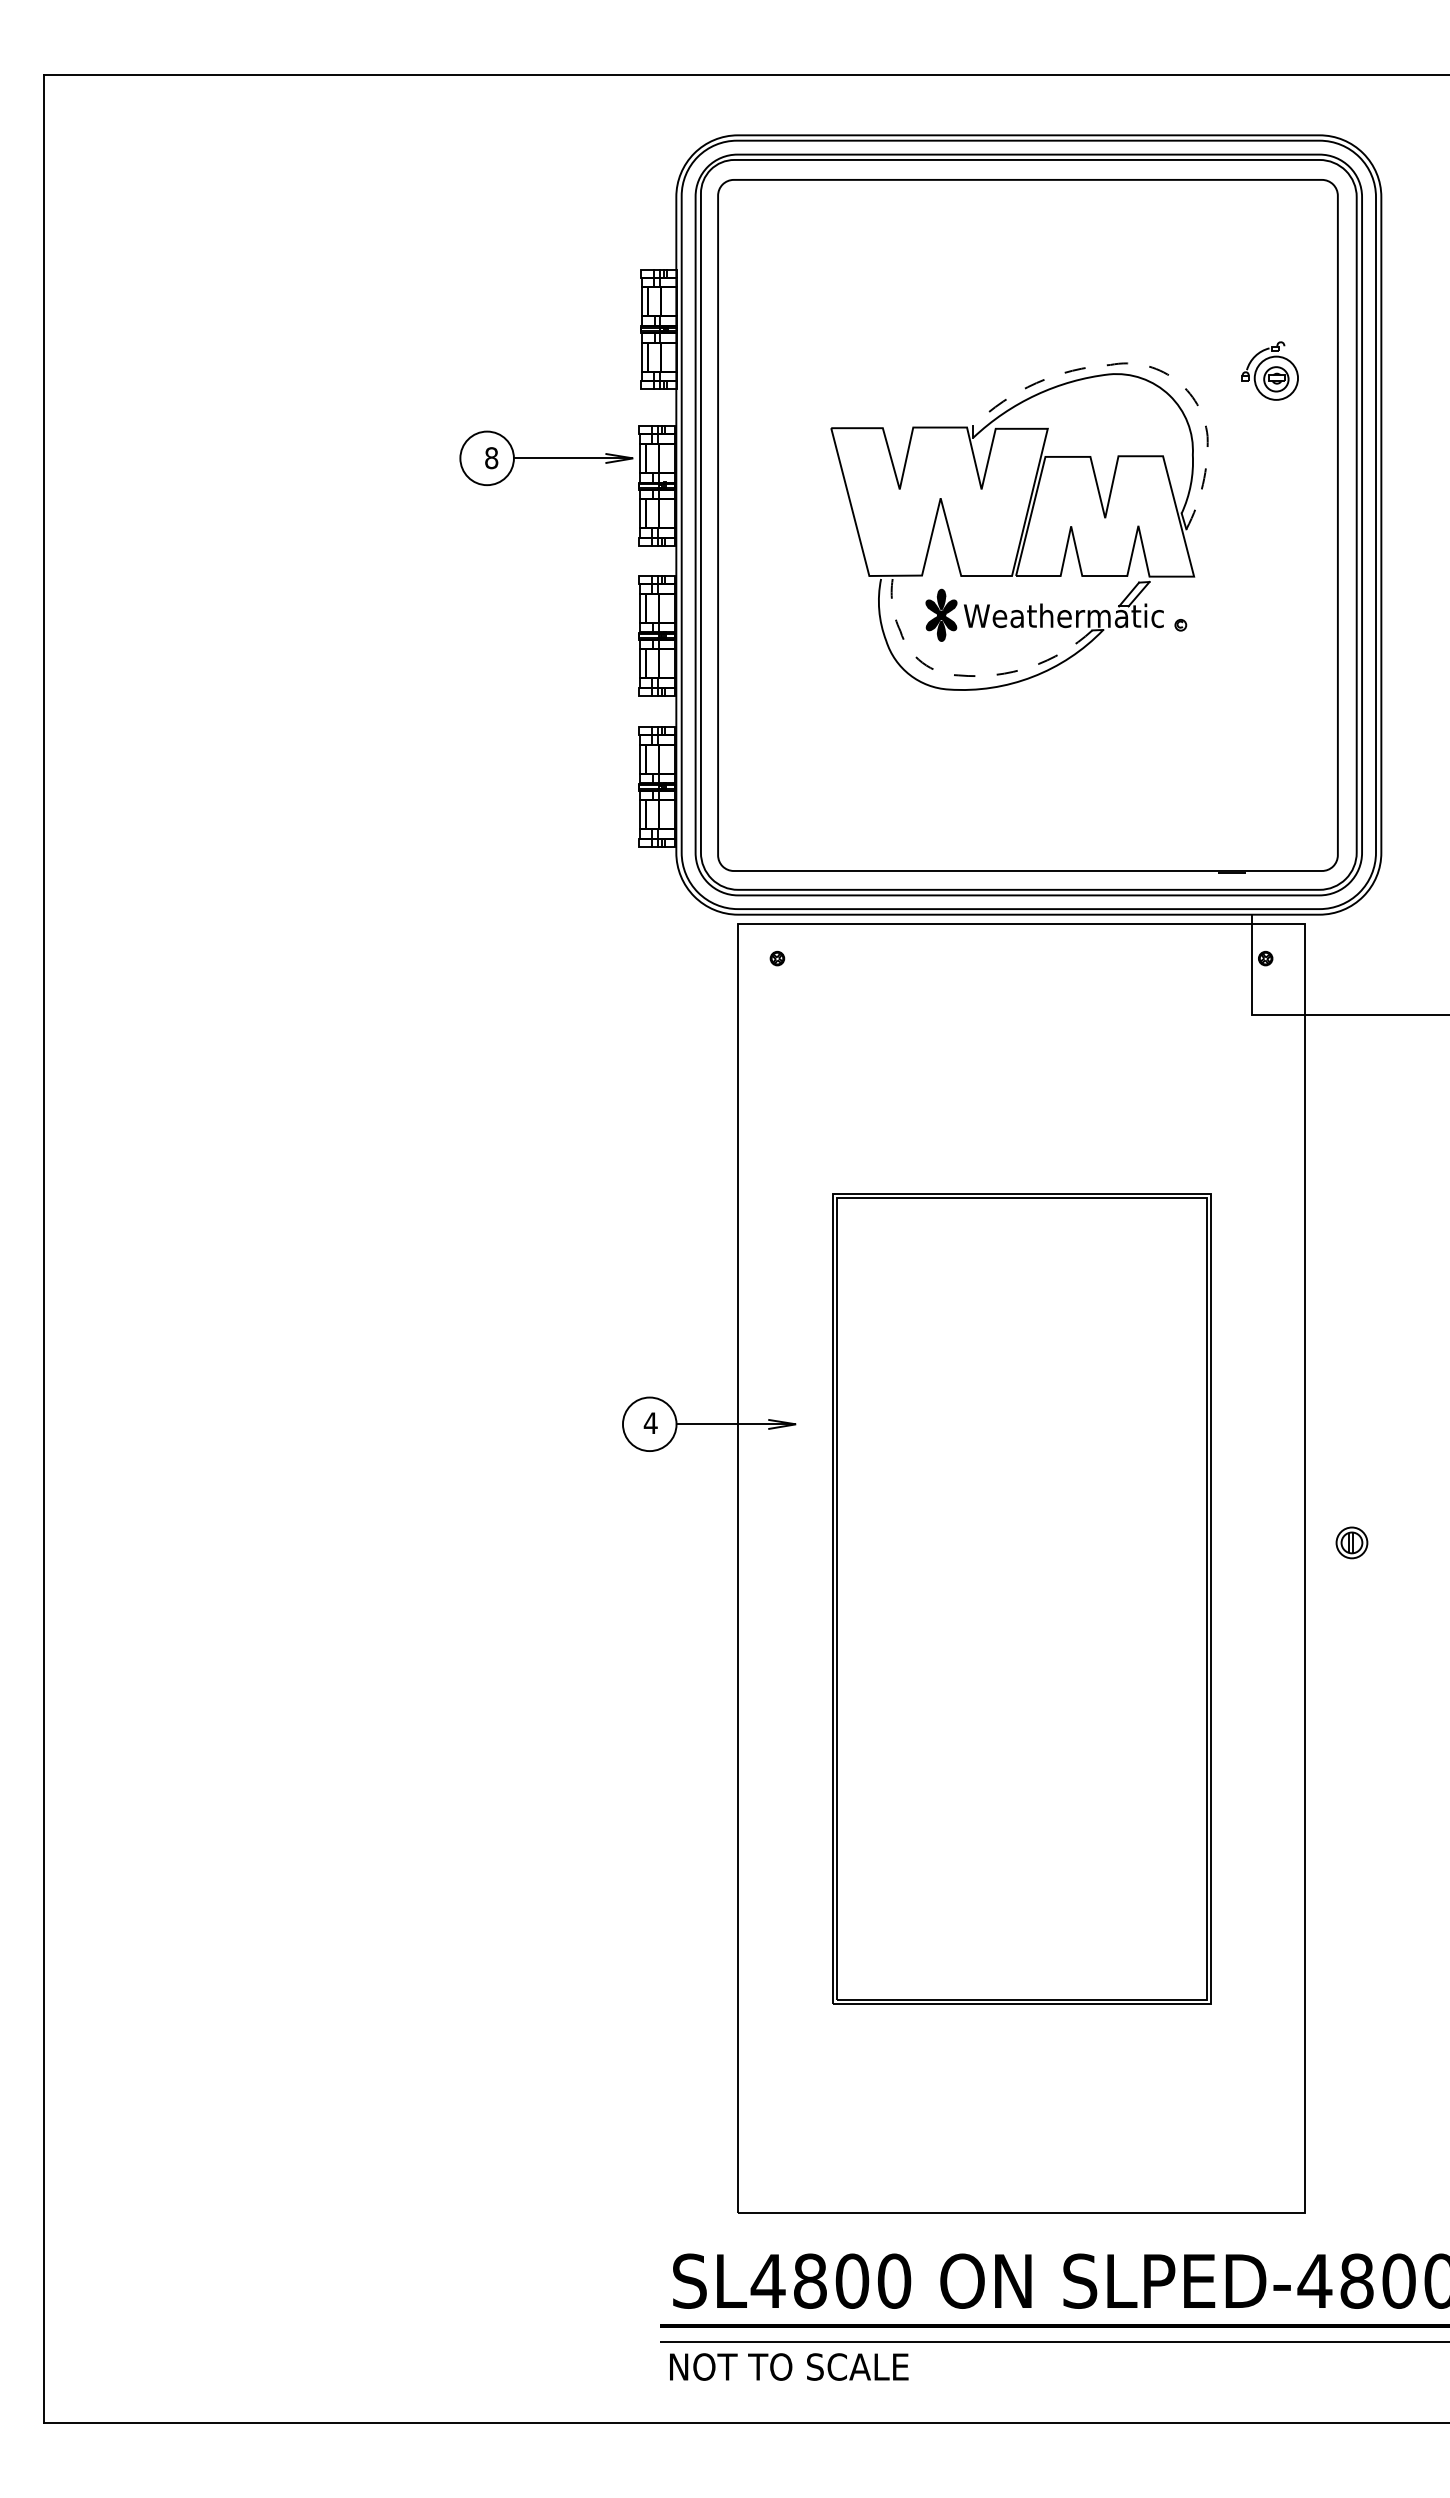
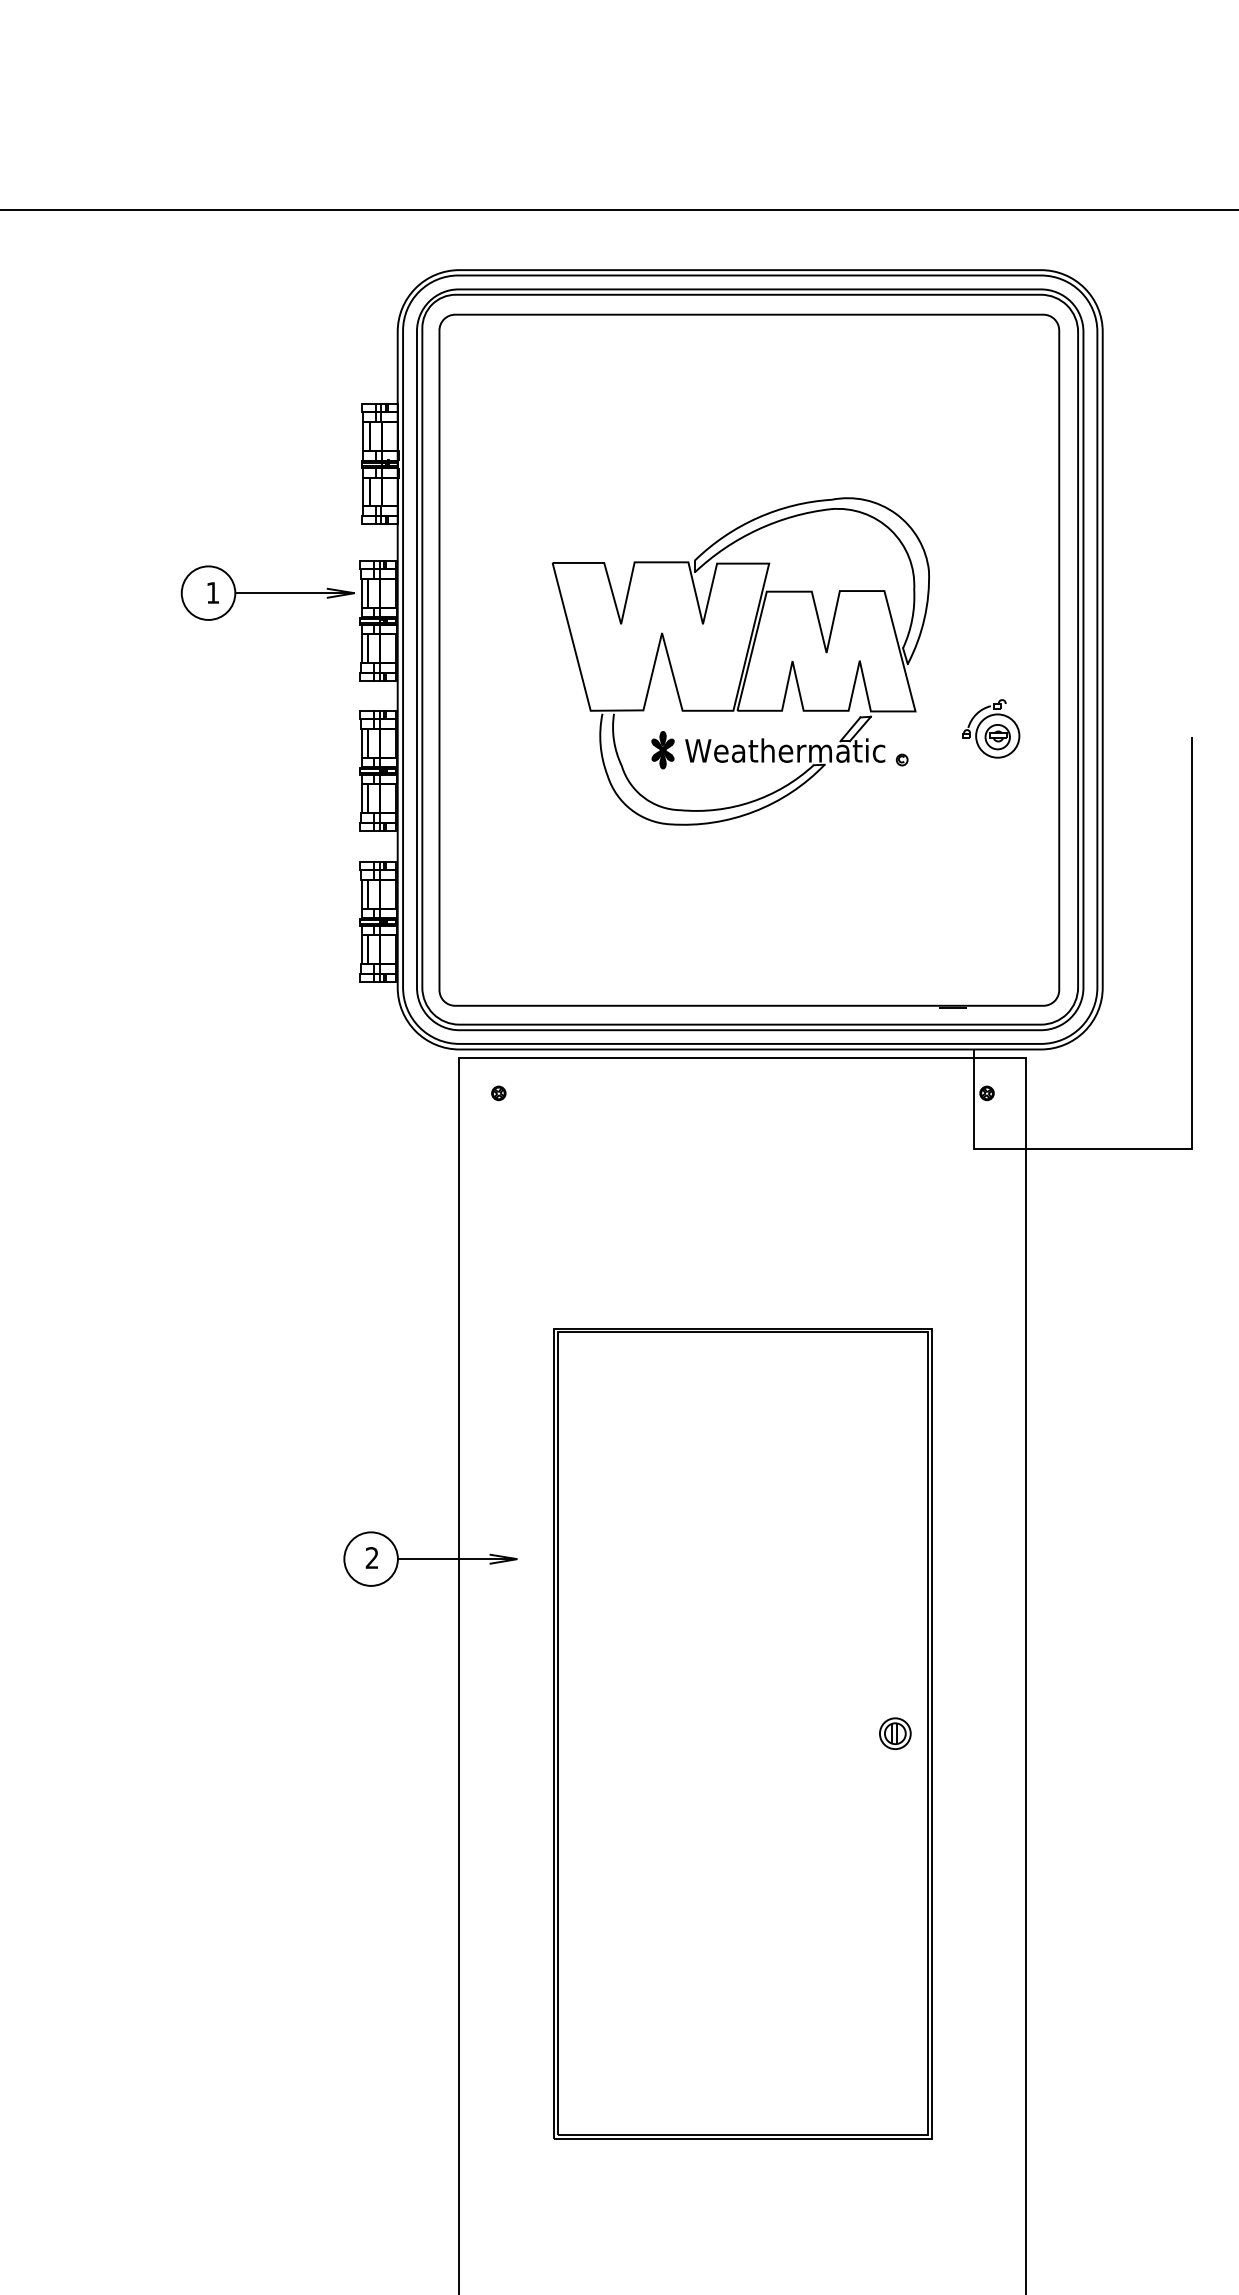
line: (1153, 367) -> (874, 502), dashed -> solid
part: (1269, 370) -> (990, 728), moved
text: (491, 458) -> (212, 593), 8 -> 1
part: (941, 615) -> (662, 750), size x0.71
line: (968, 676) -> (689, 811), dashed -> solid
text: (650, 1422) -> (371, 1557), 4 -> 2
part: (1351, 1542) -> (894, 1733), moved

